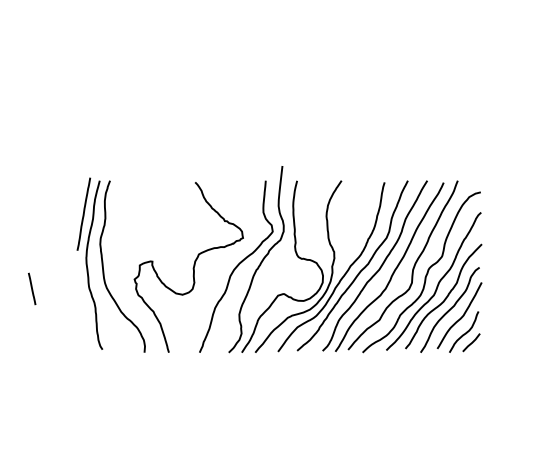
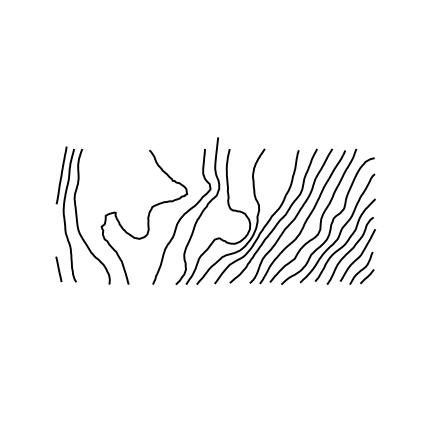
line: (31, 287) -> (58, 268), moved

